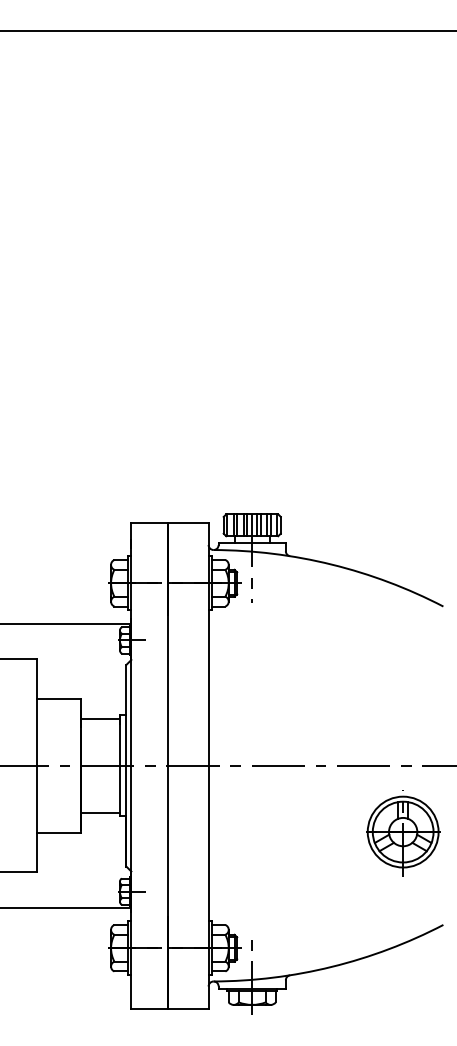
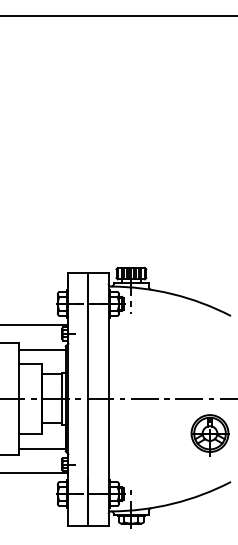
line: (81, 670) -> (42, 349), added
line: (81, 860) -> (42, 448), added

